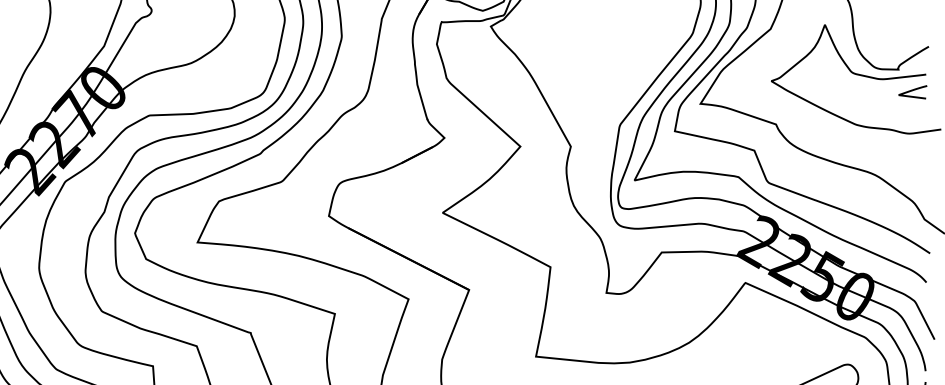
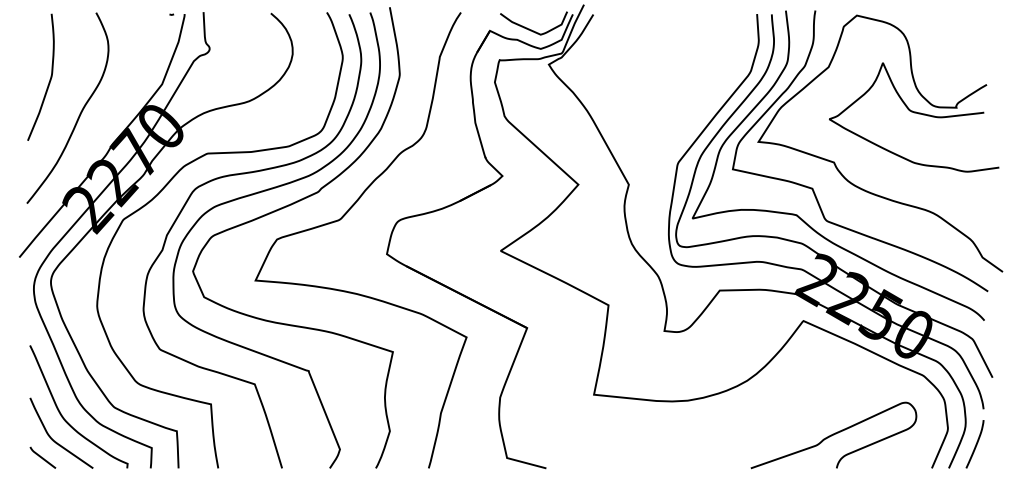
curve: (912, 91) -> (970, 129), removed

